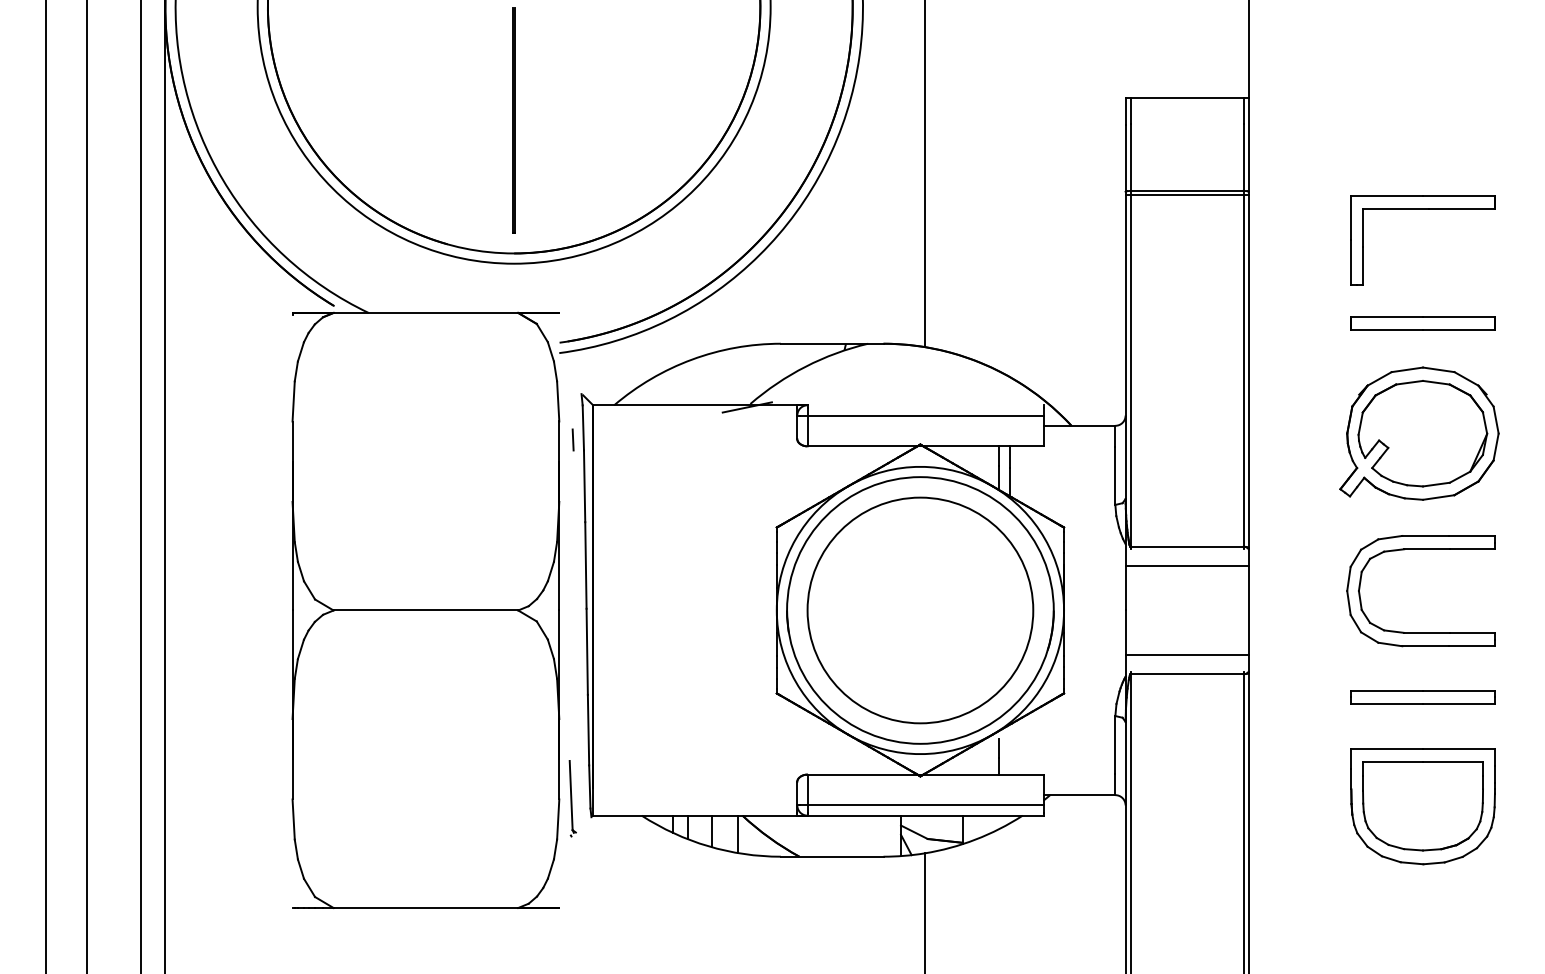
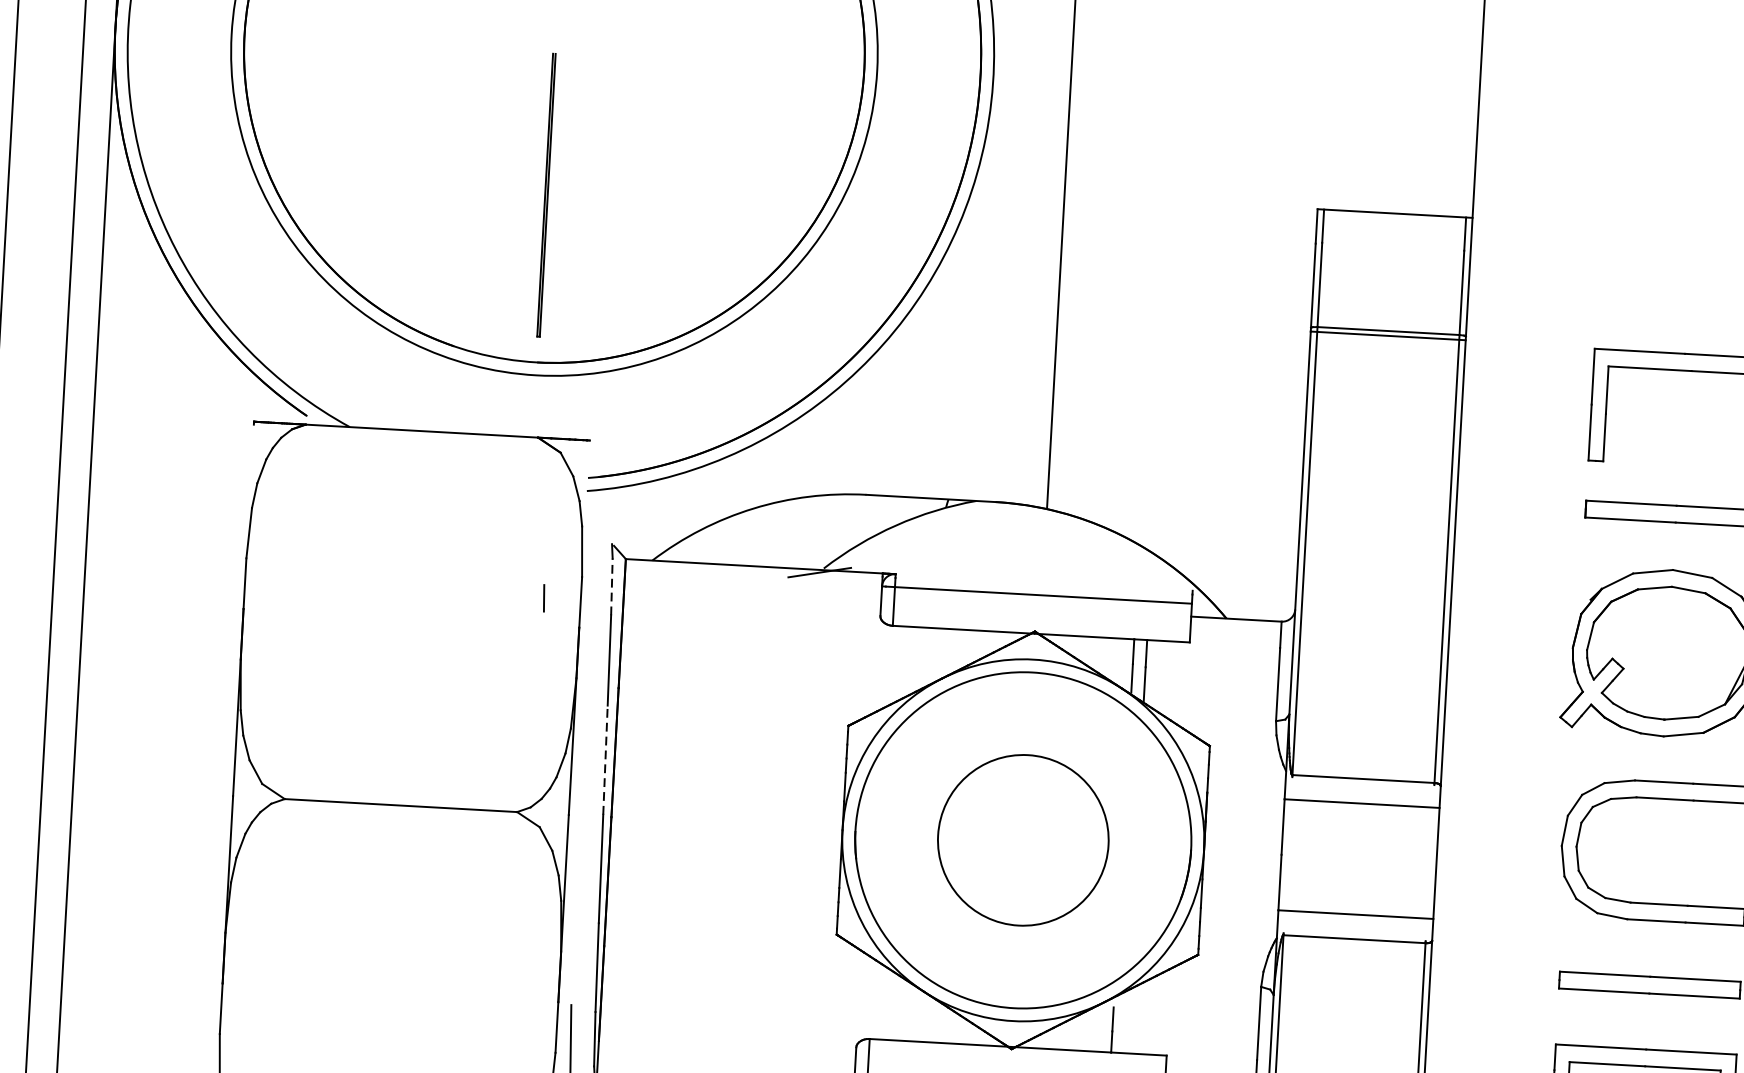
line: (583, 427) -> (612, 586), solid -> dashed
line: (572, 439) -> (543, 597), moved
line: (585, 564) -> (605, 758), solid -> dashed
circle: (920, 610) -> (1023, 840), size x0.6

